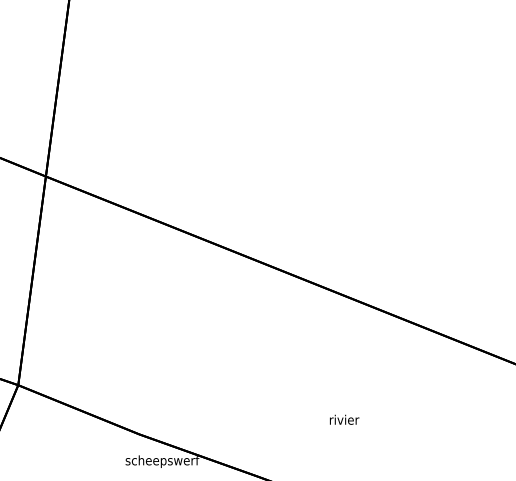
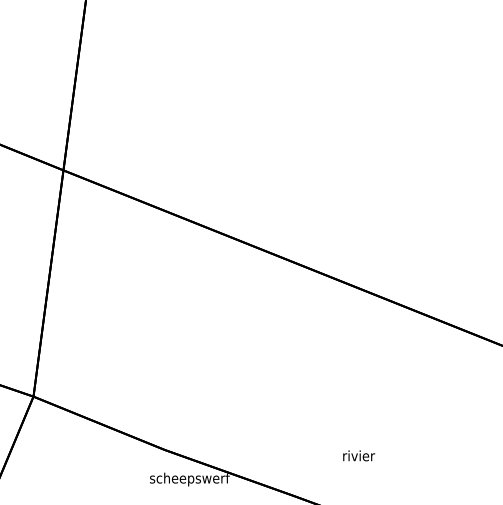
text: (344, 419) -> (359, 455), moved

